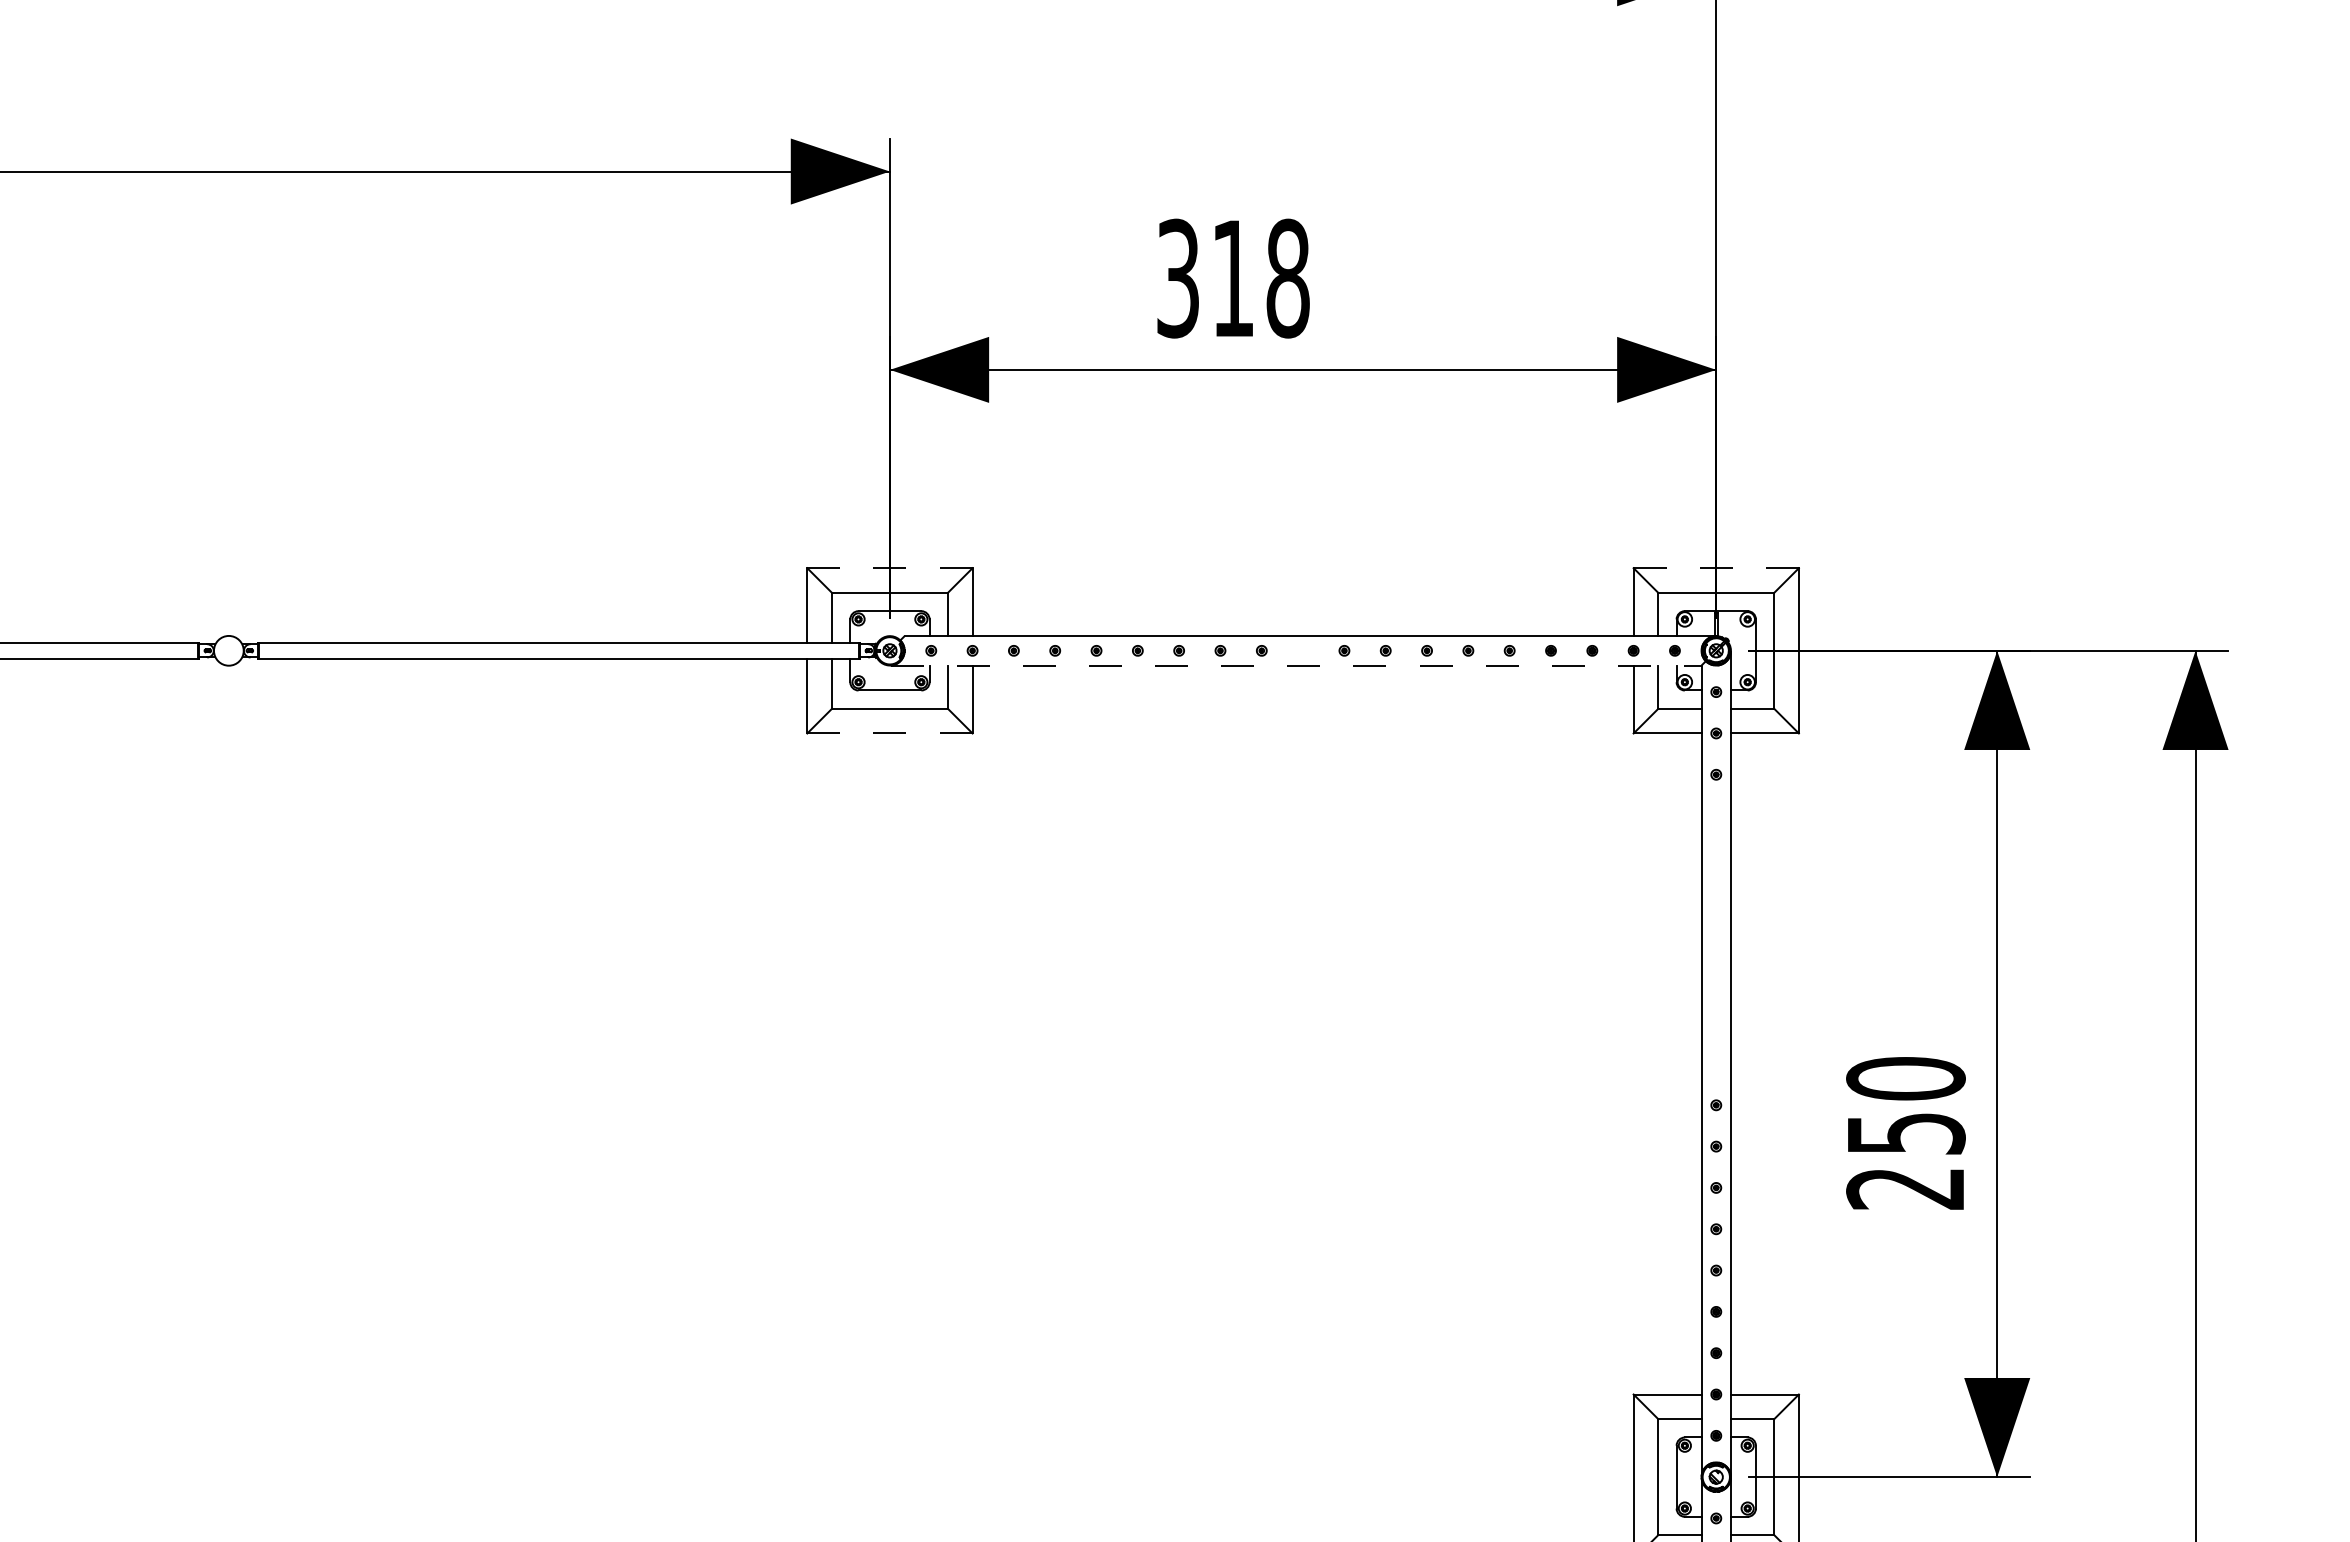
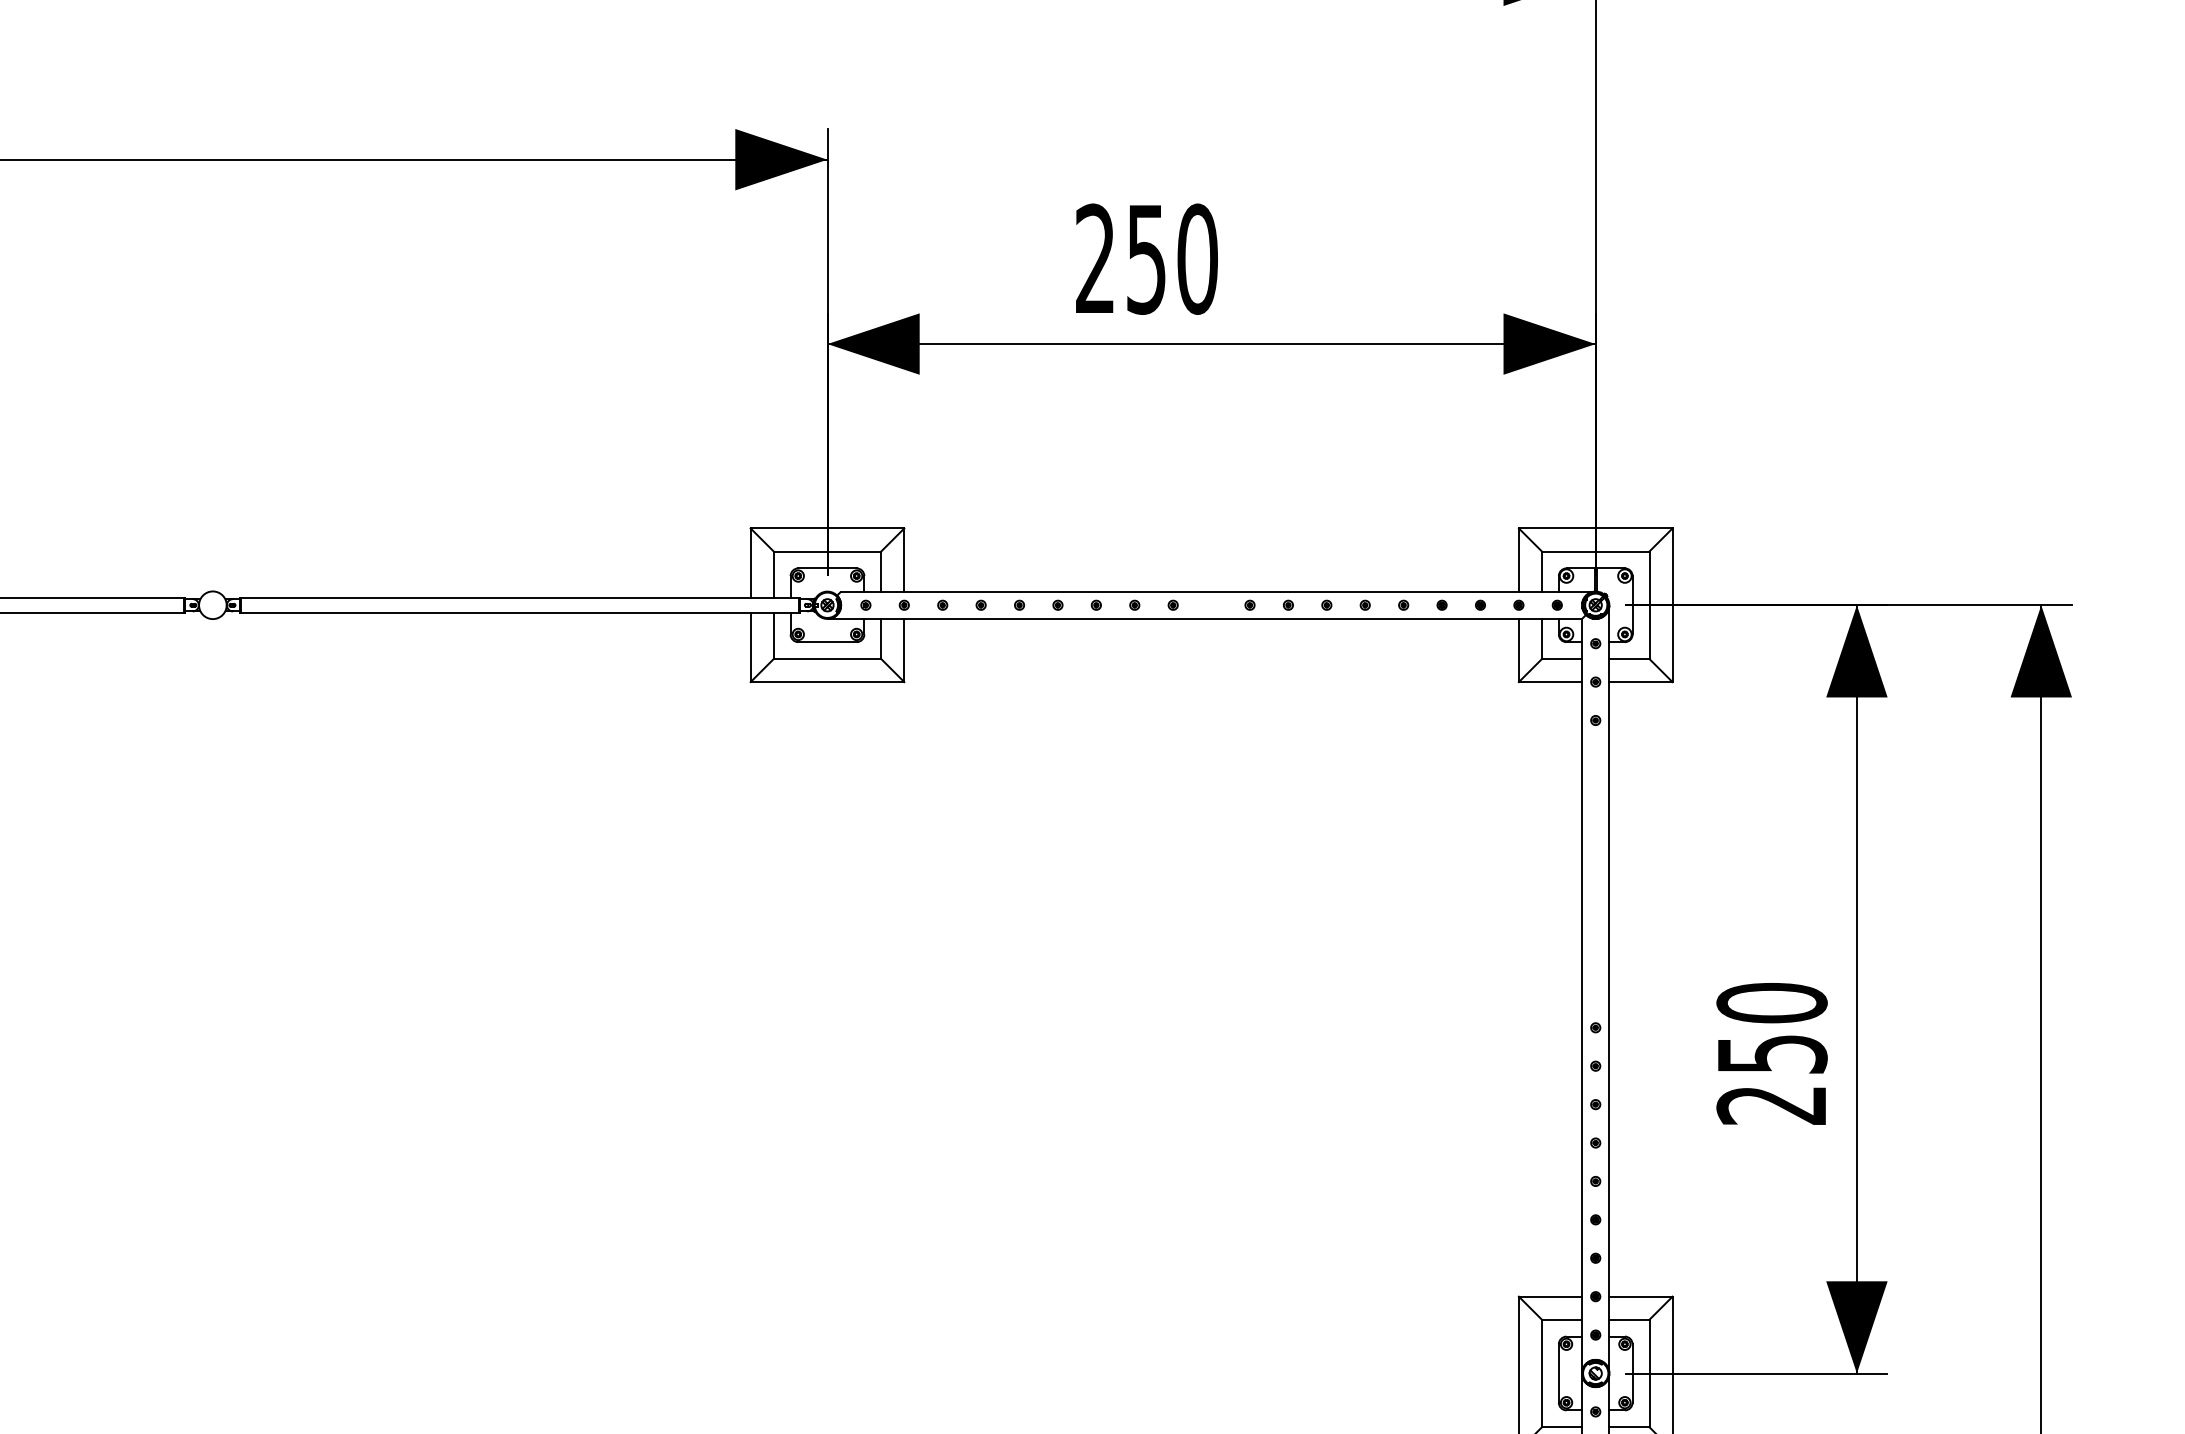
text: (1233, 278) -> (1146, 259), 318 -> 250
line: (889, 568) -> (827, 528), dashed -> solid
line: (1716, 568) -> (1595, 528), dashed -> solid
line: (1296, 665) -> (1205, 618), dashed -> solid
line: (889, 733) -> (827, 682), dashed -> solid

